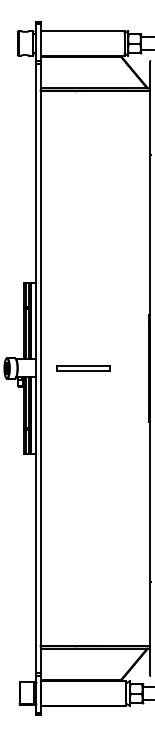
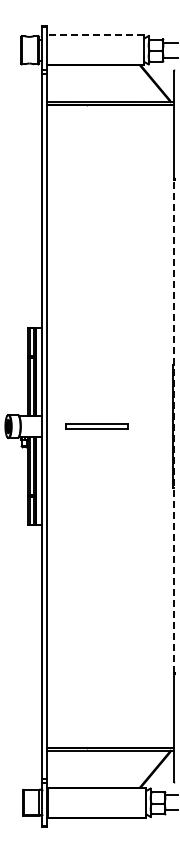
line: (82, 30) -> (95, 35), solid -> dashed
line: (149, 368) -> (173, 426), solid -> dashed

